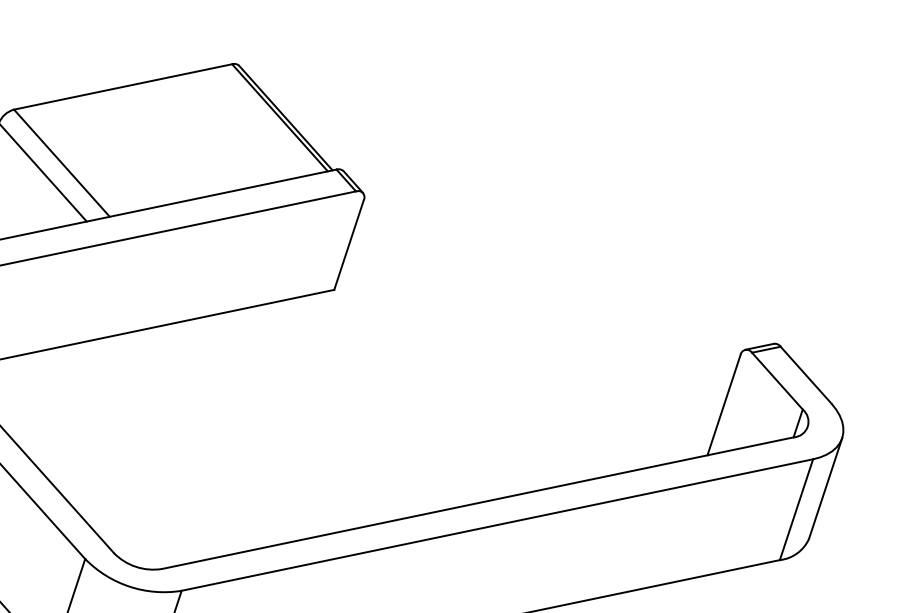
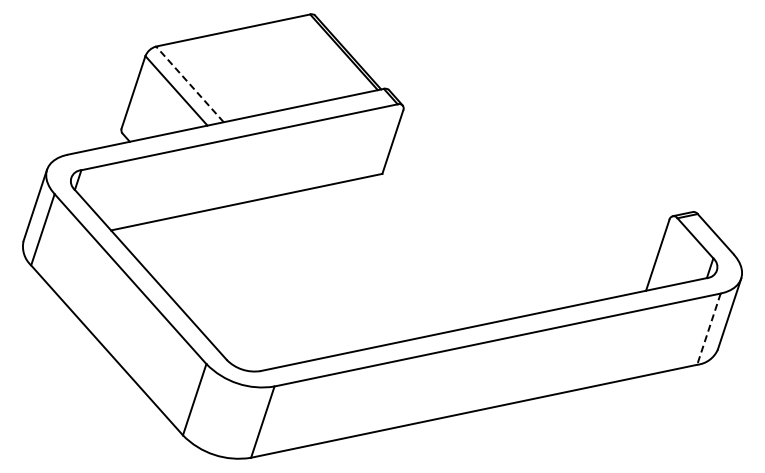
line: (61, 163) -> (189, 84), solid -> dashed
line: (795, 510) -> (708, 329), solid -> dashed

